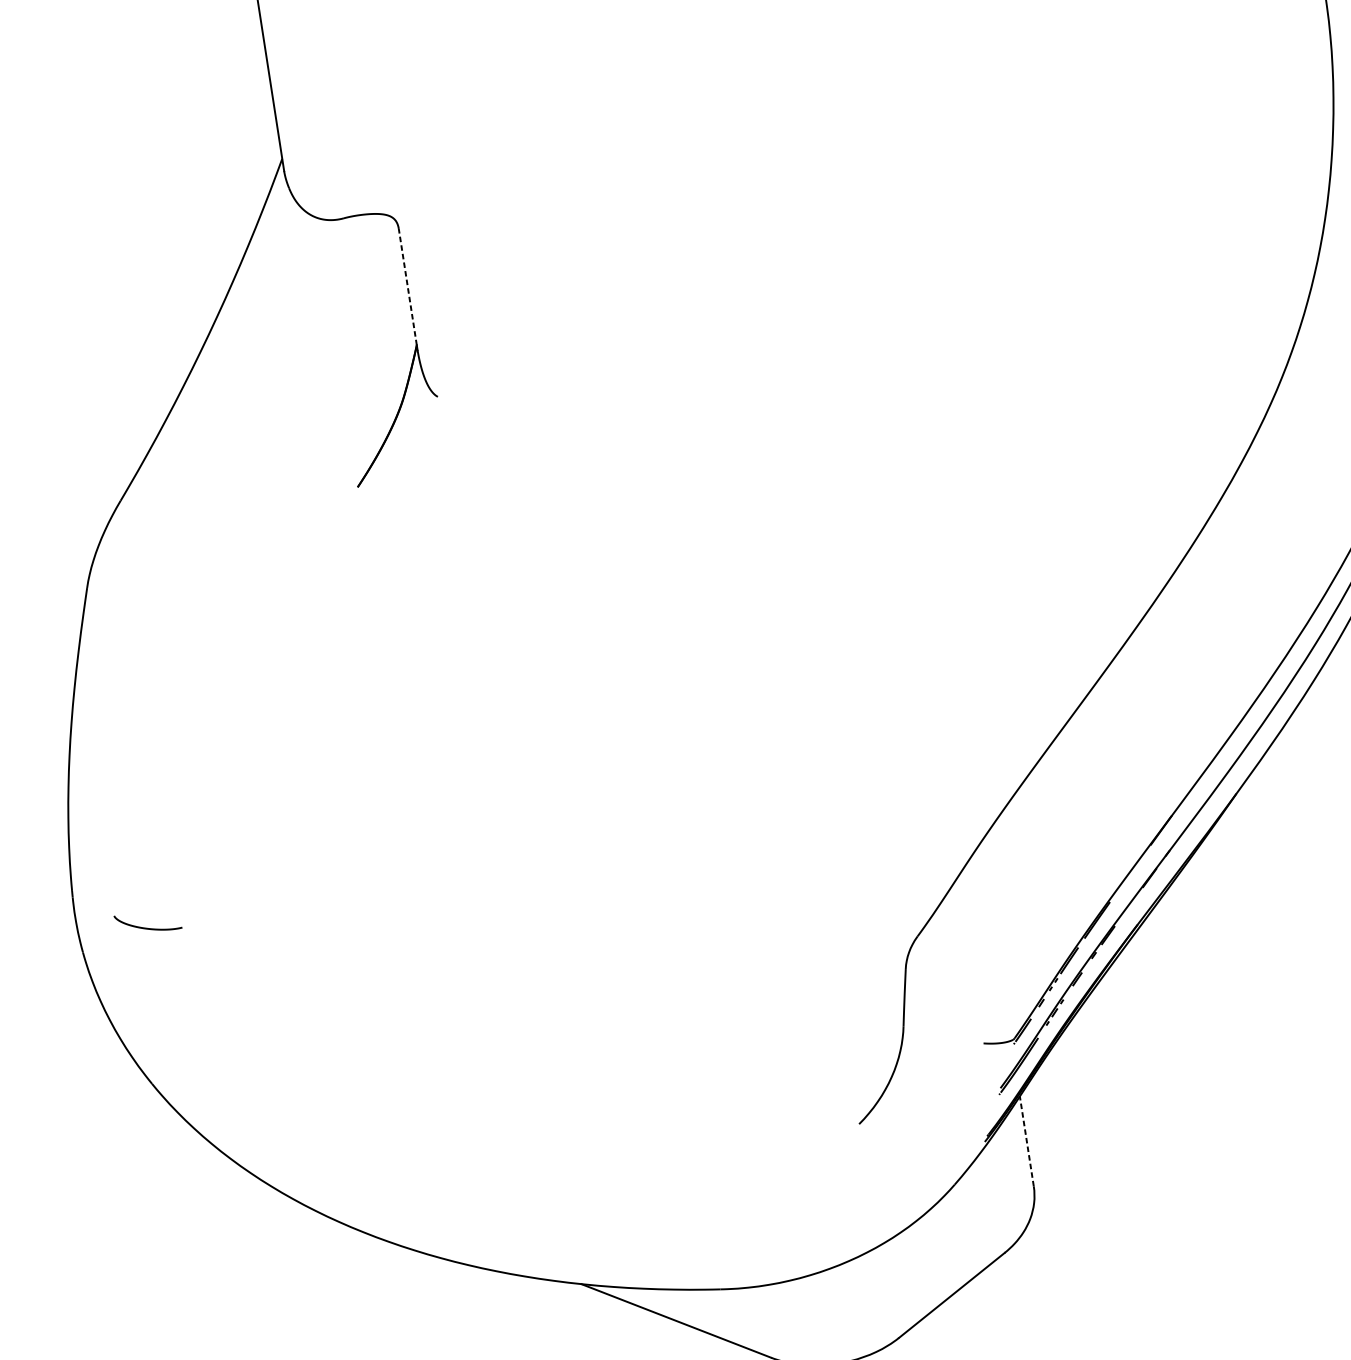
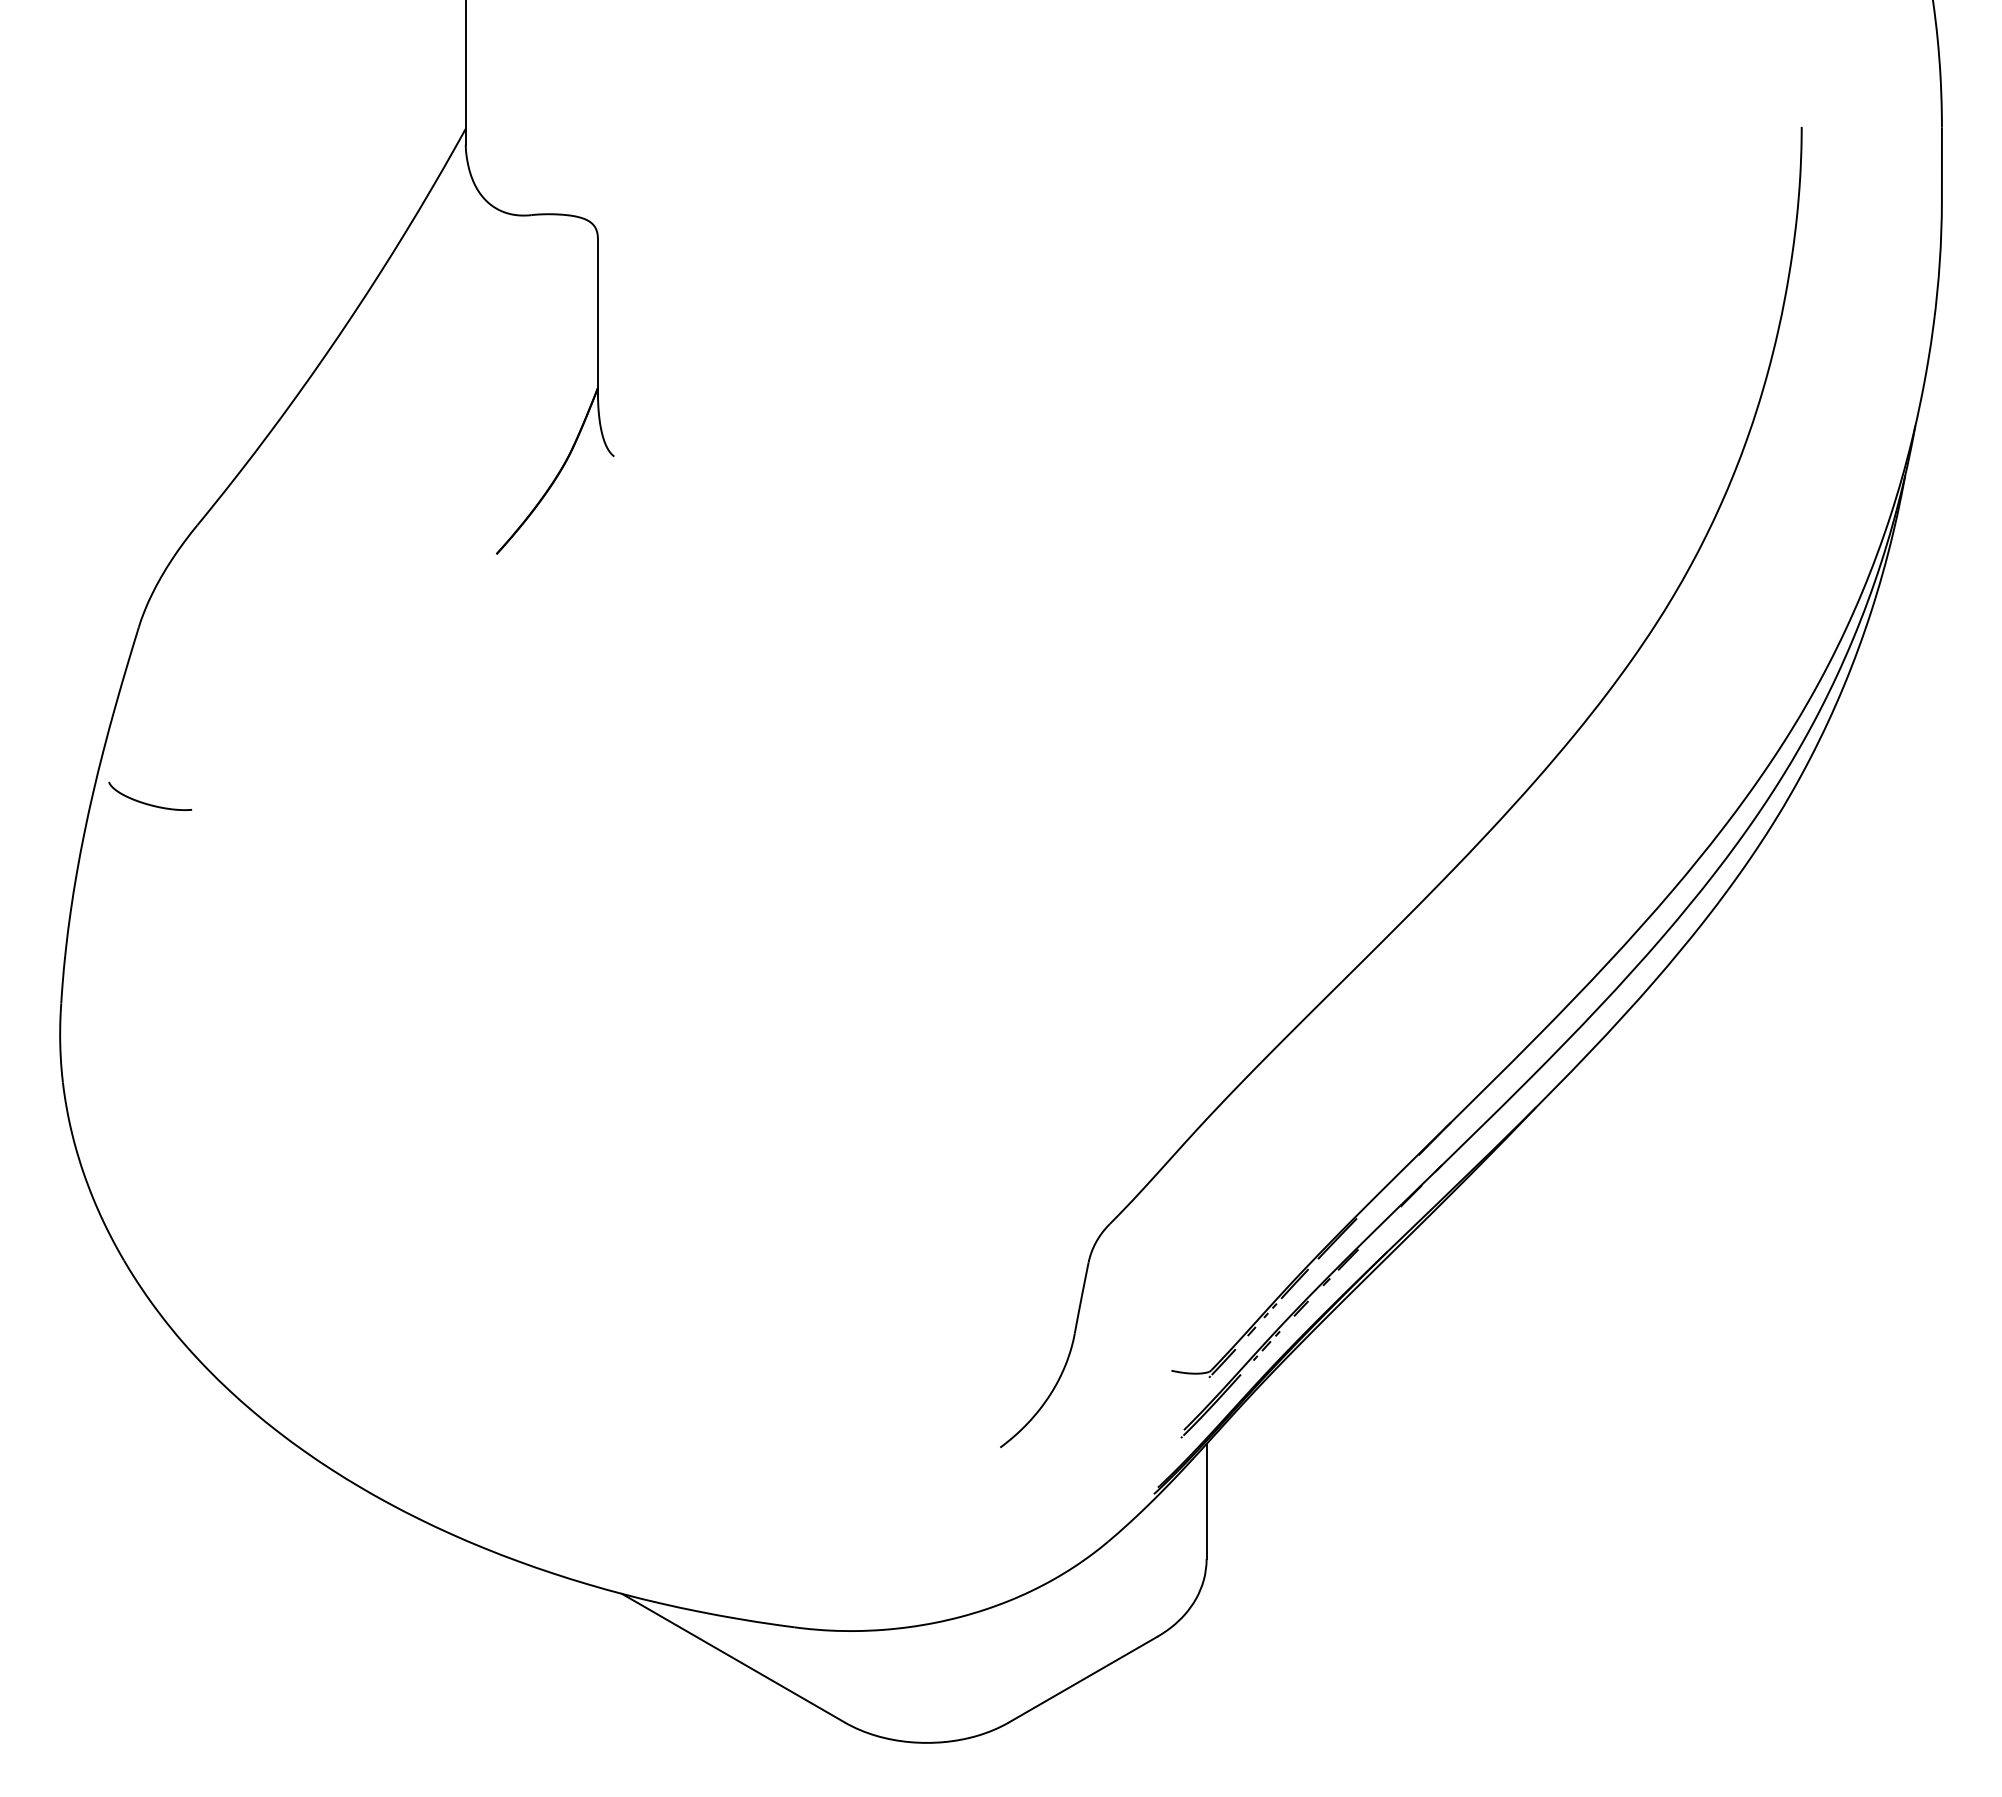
line: (407, 287) -> (597, 313), dashed -> solid
curve: (147, 927) -> (148, 803), moved
line: (1026, 1141) -> (1206, 1501), dashed -> solid

